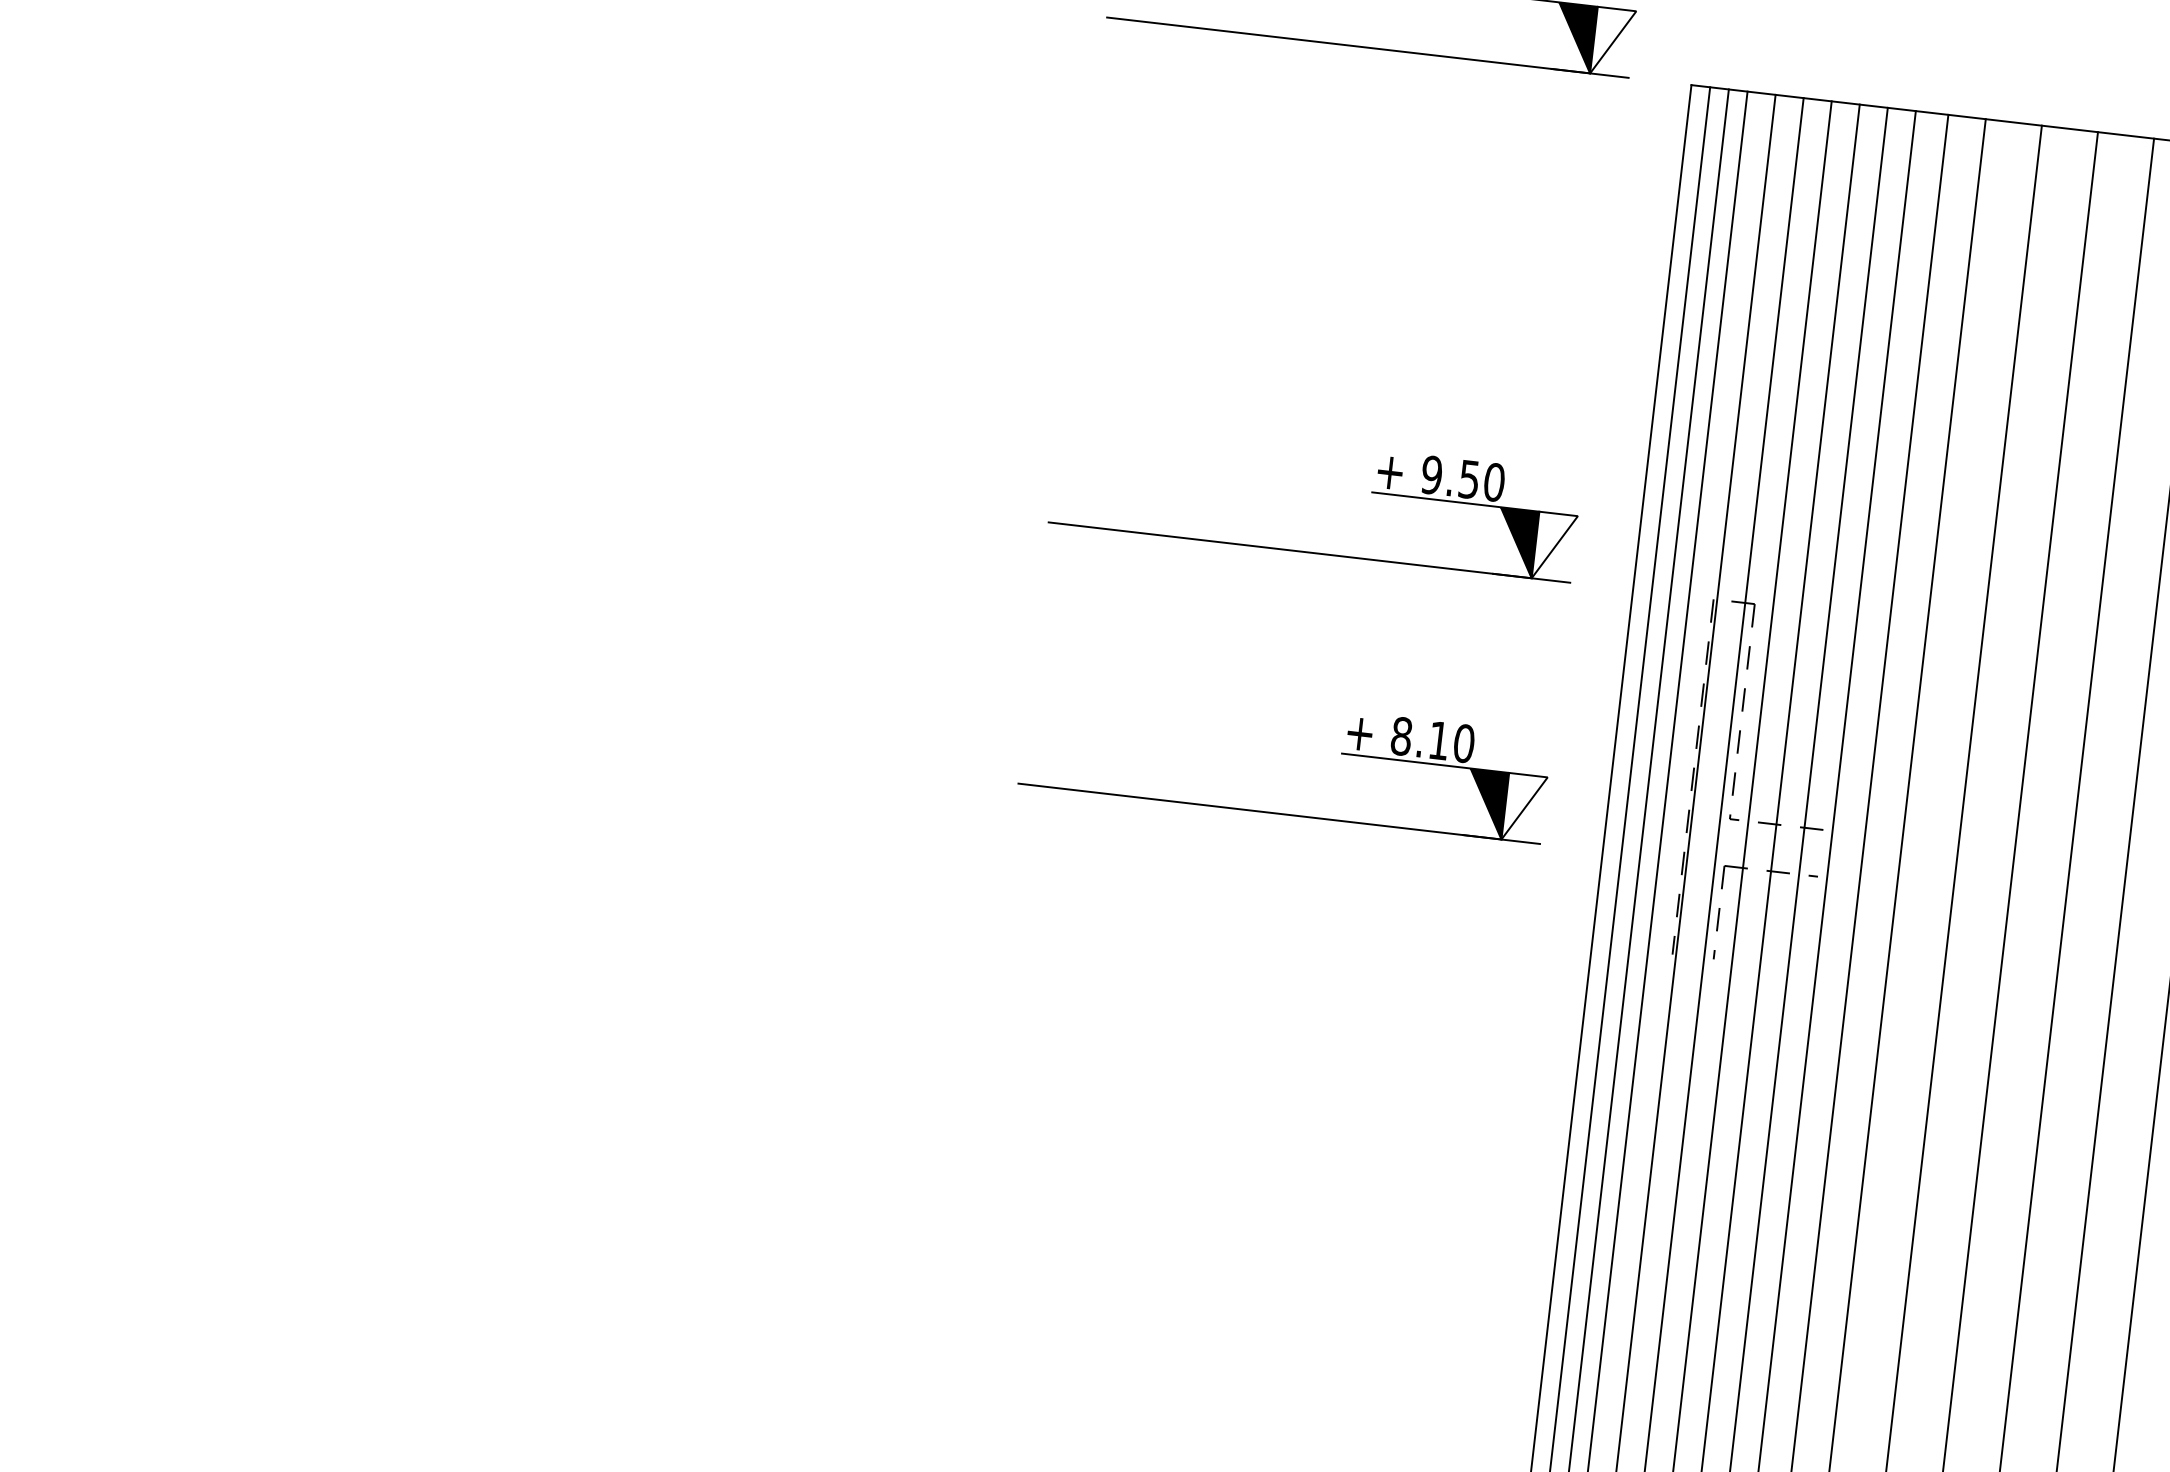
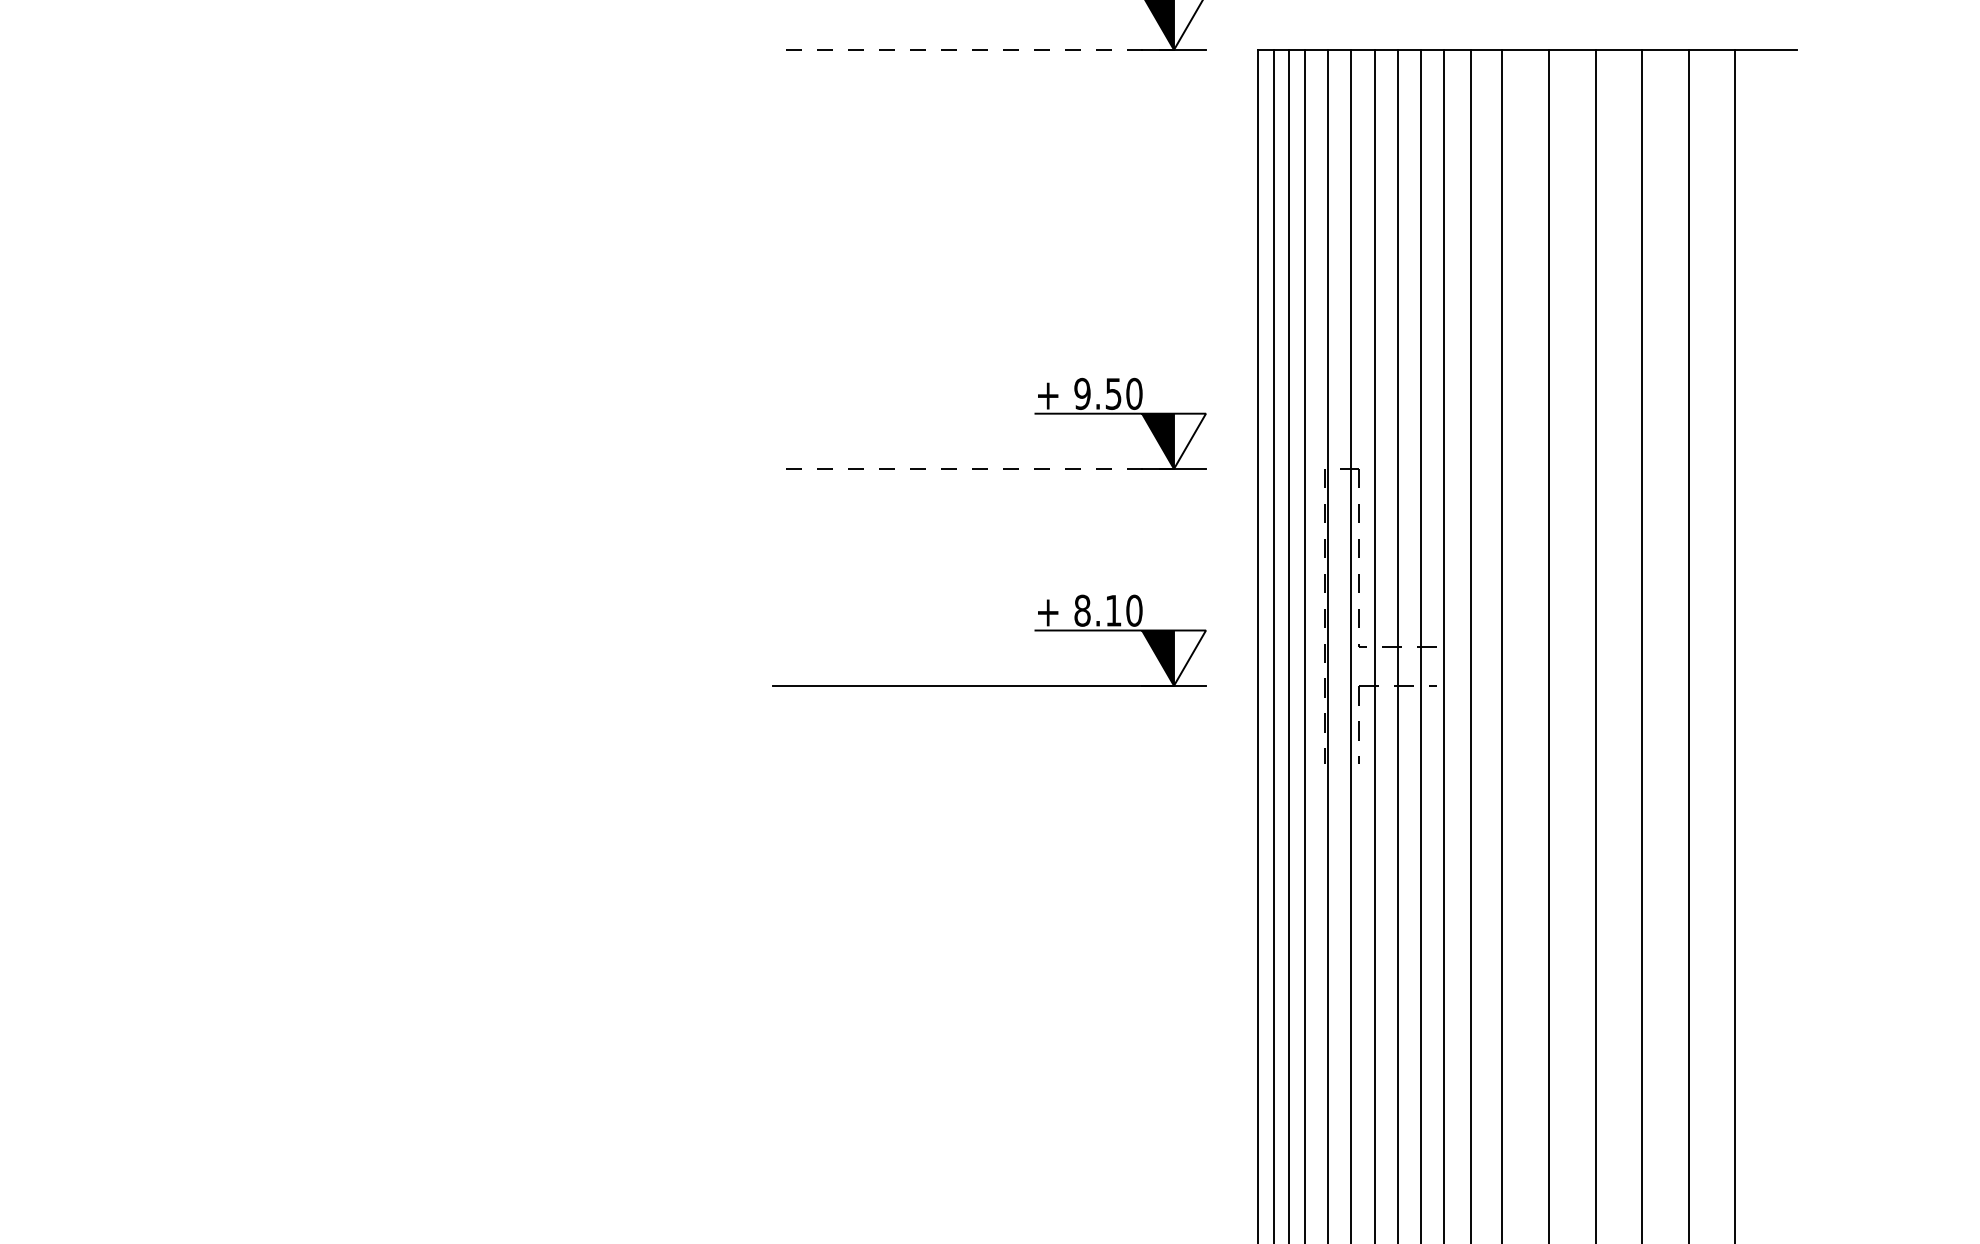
line: (1348, 44) -> (973, 49), solid -> dashed
line: (1290, 549) -> (973, 468), solid -> dashed

